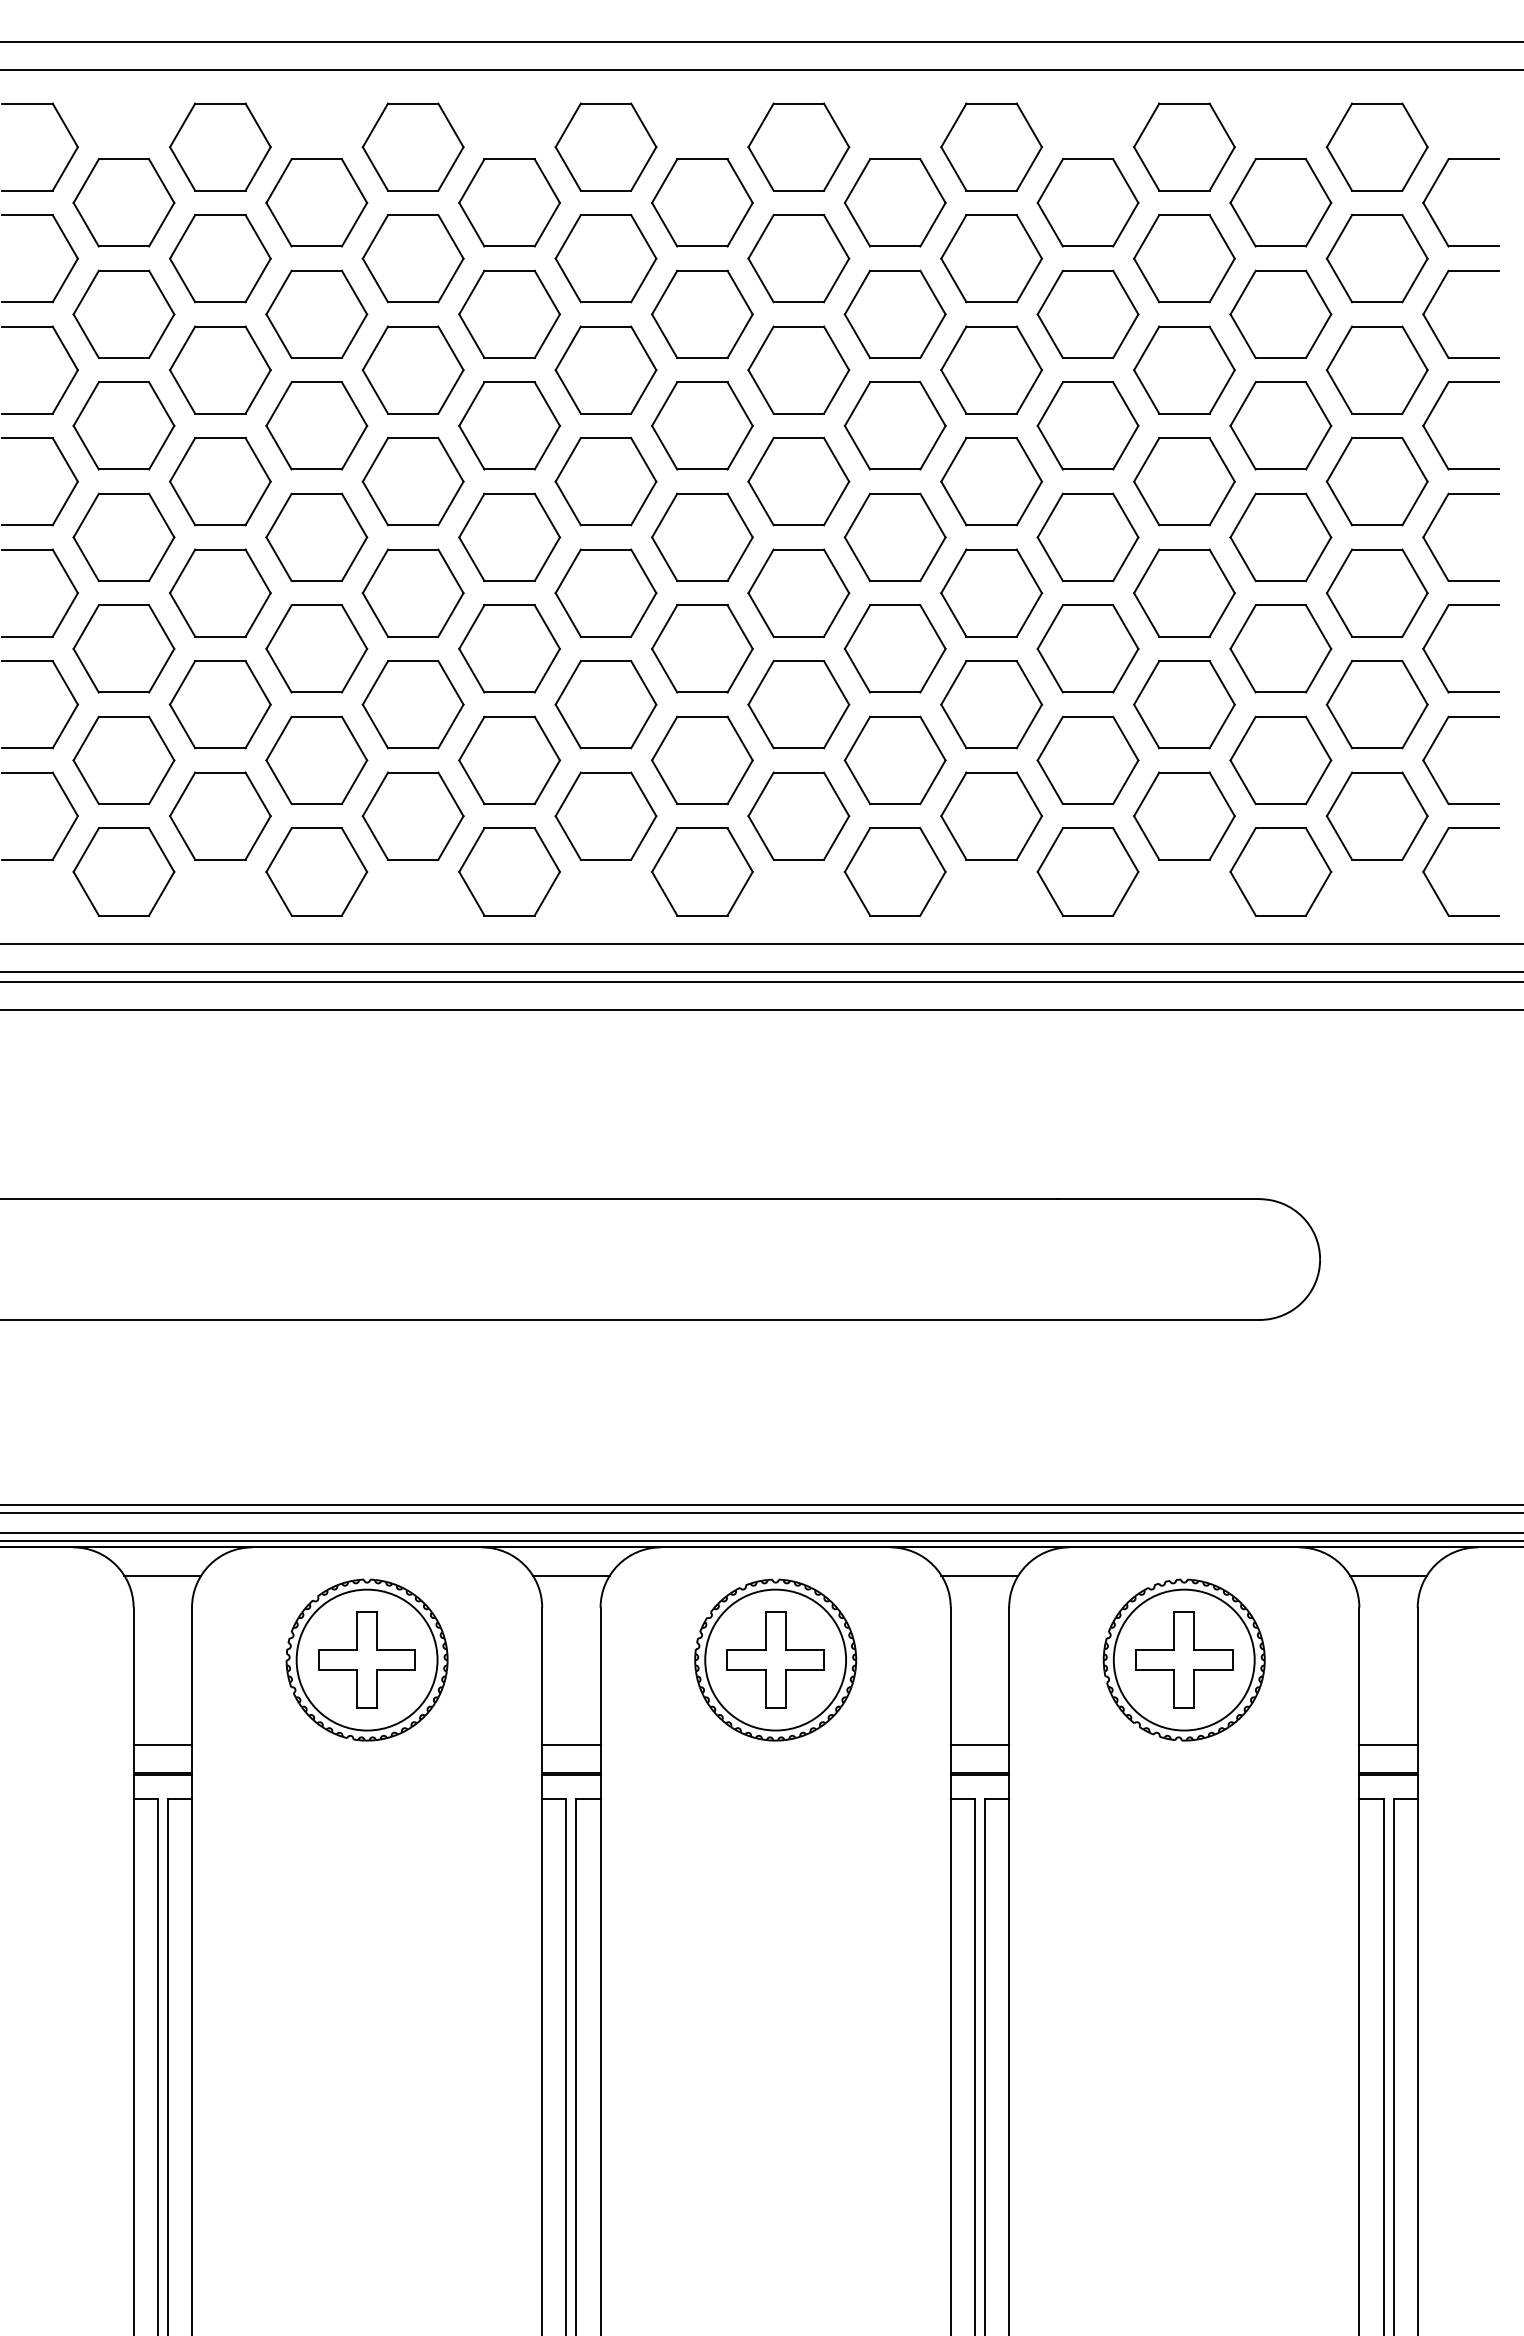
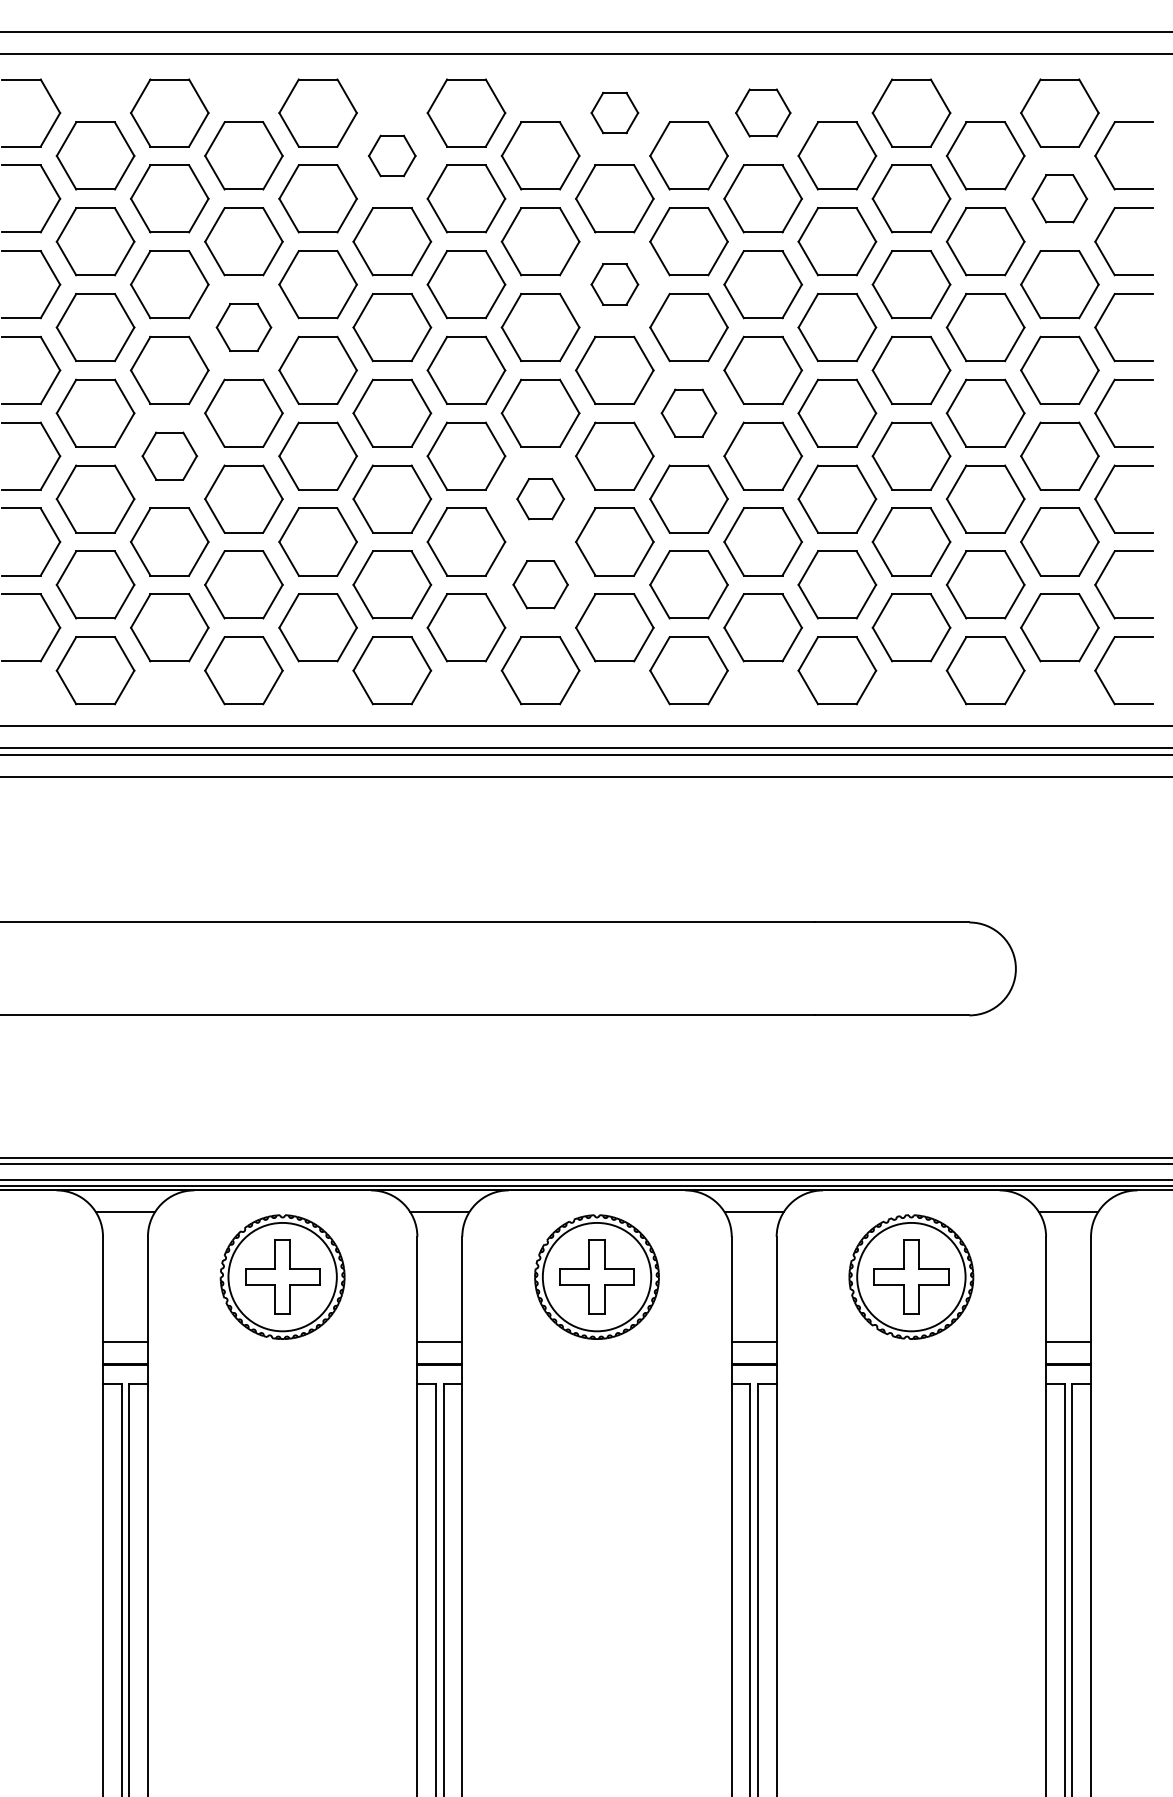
part: (798, 146) -> (614, 112), size x0.6
part: (991, 146) -> (763, 112), size x0.7
part: (509, 202) -> (392, 155), size x0.6
part: (1376, 258) -> (1059, 198), size x0.7
part: (798, 369) -> (614, 284), size x0.6
part: (316, 425) -> (243, 327), size x0.7
part: (894, 536) -> (688, 412), size x0.7
part: (220, 592) -> (169, 455), size x0.7
part: (702, 648) -> (540, 498), size x0.6
part: (702, 759) -> (540, 584), size x0.7

